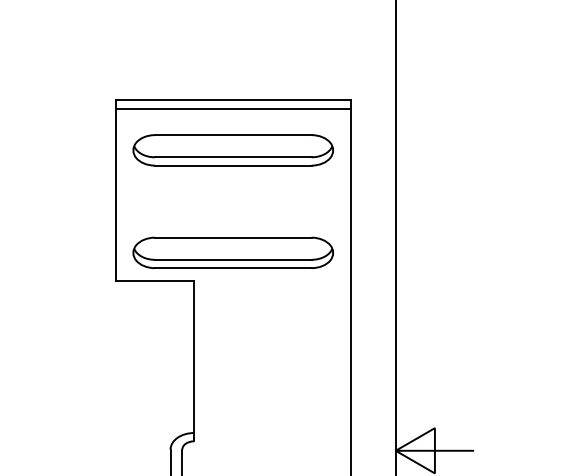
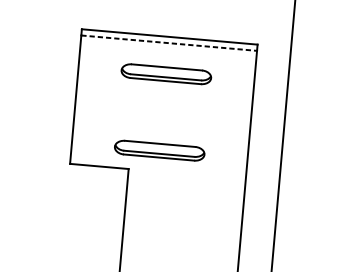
line: (233, 108) -> (169, 42), solid -> dashed
part: (232, 150) -> (165, 74), size x0.6
part: (232, 252) -> (159, 150), size x0.6

